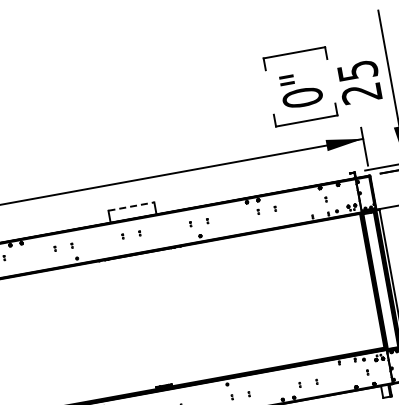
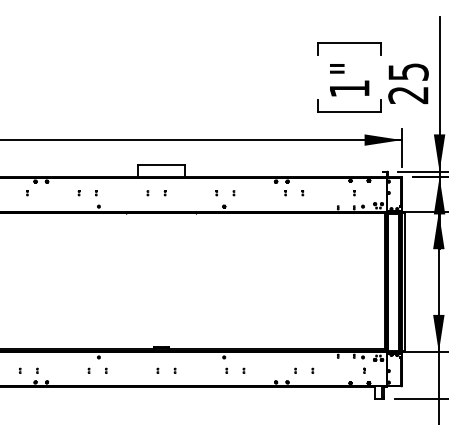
text: (302, 97) -> (349, 88), 0" -> 1"
line: (132, 206) -> (162, 165), dashed -> solid

